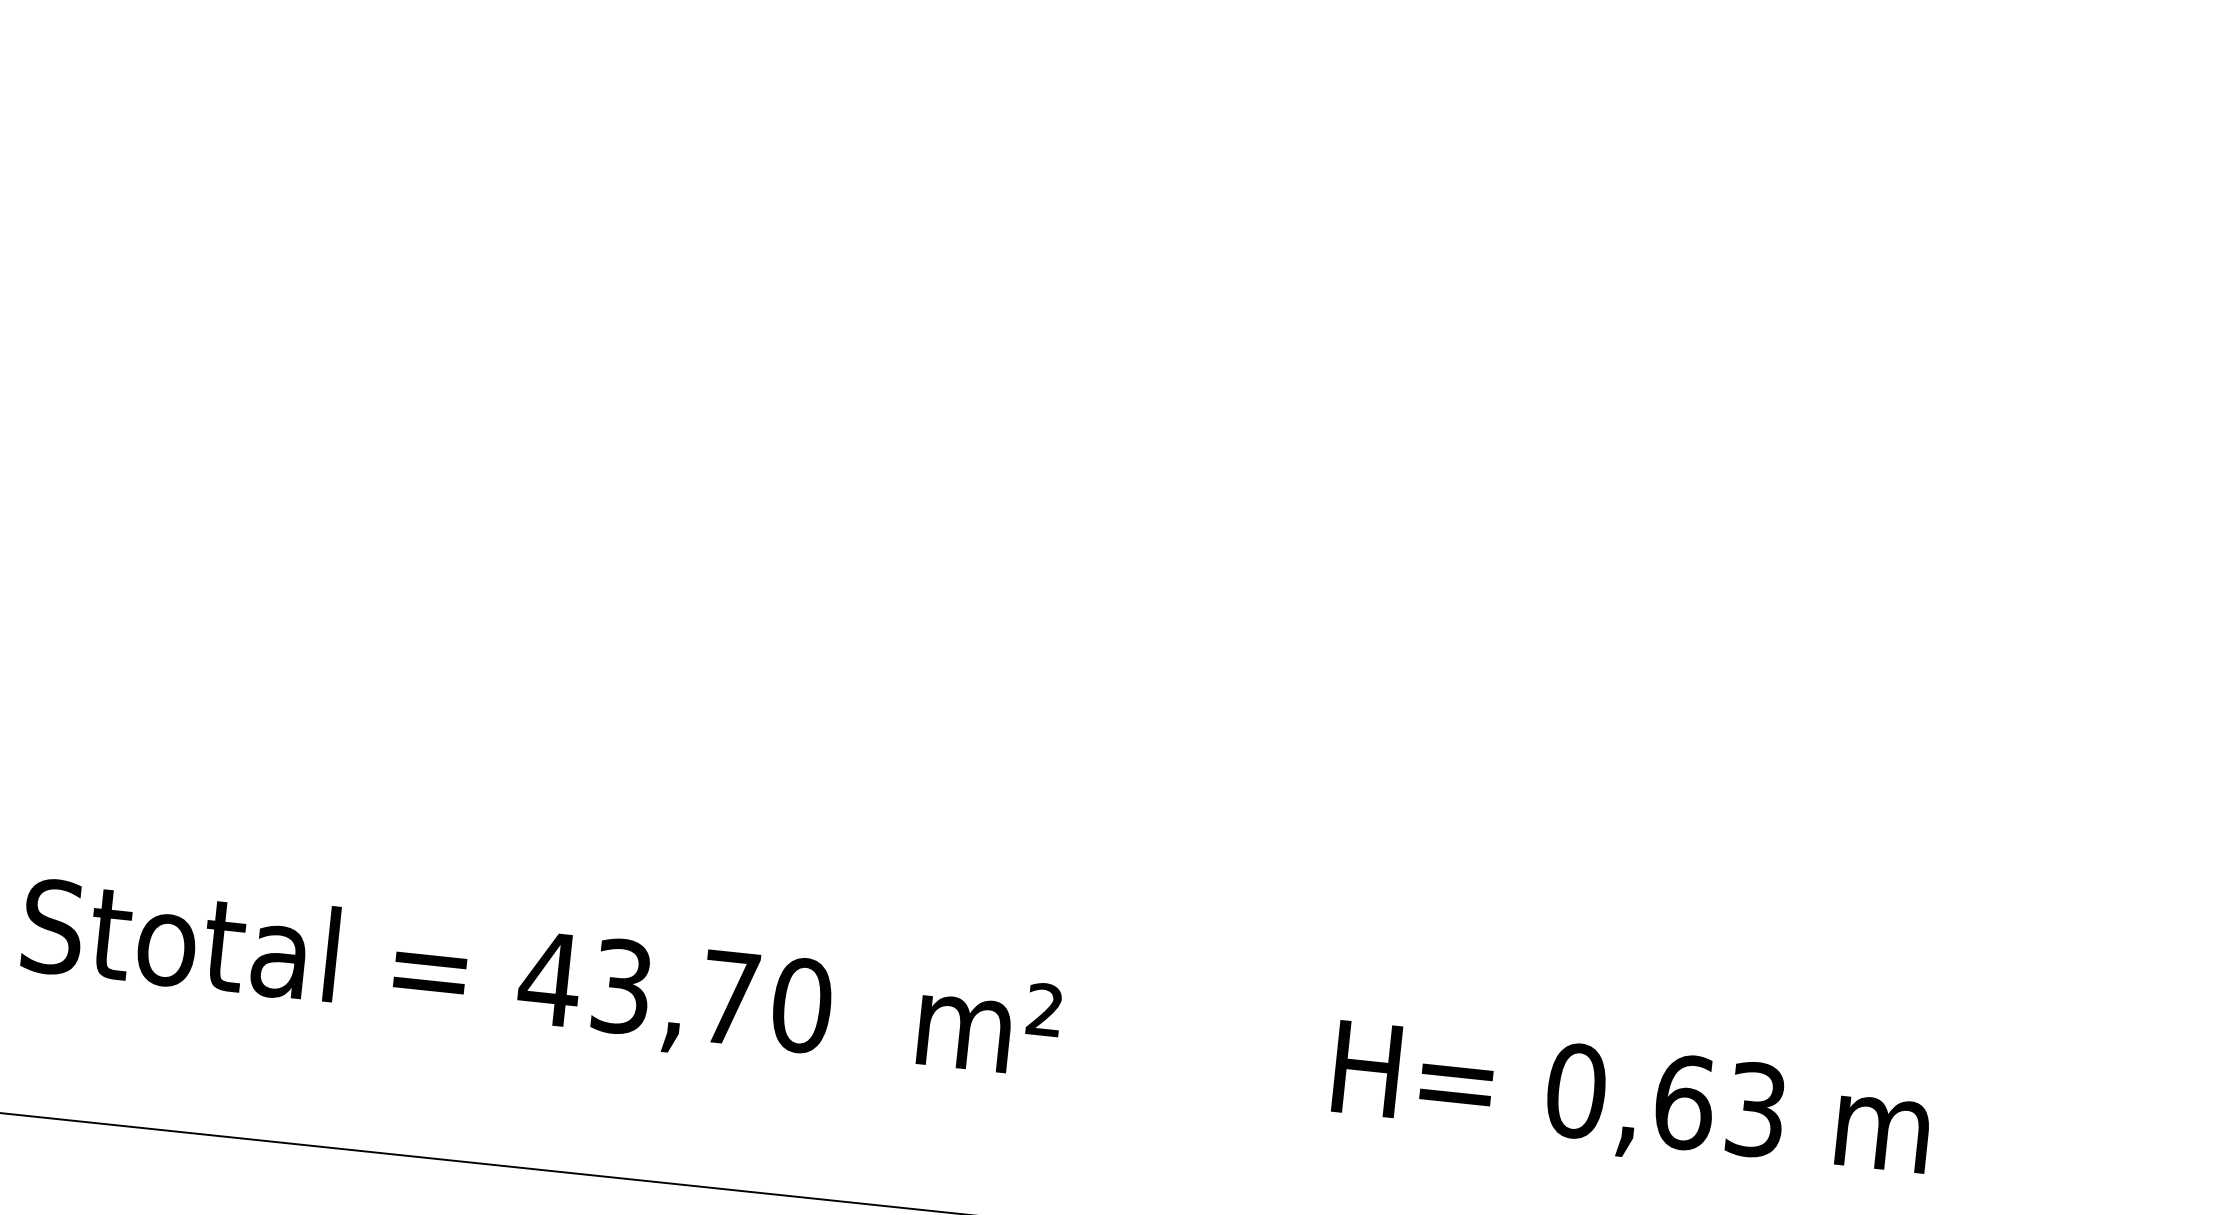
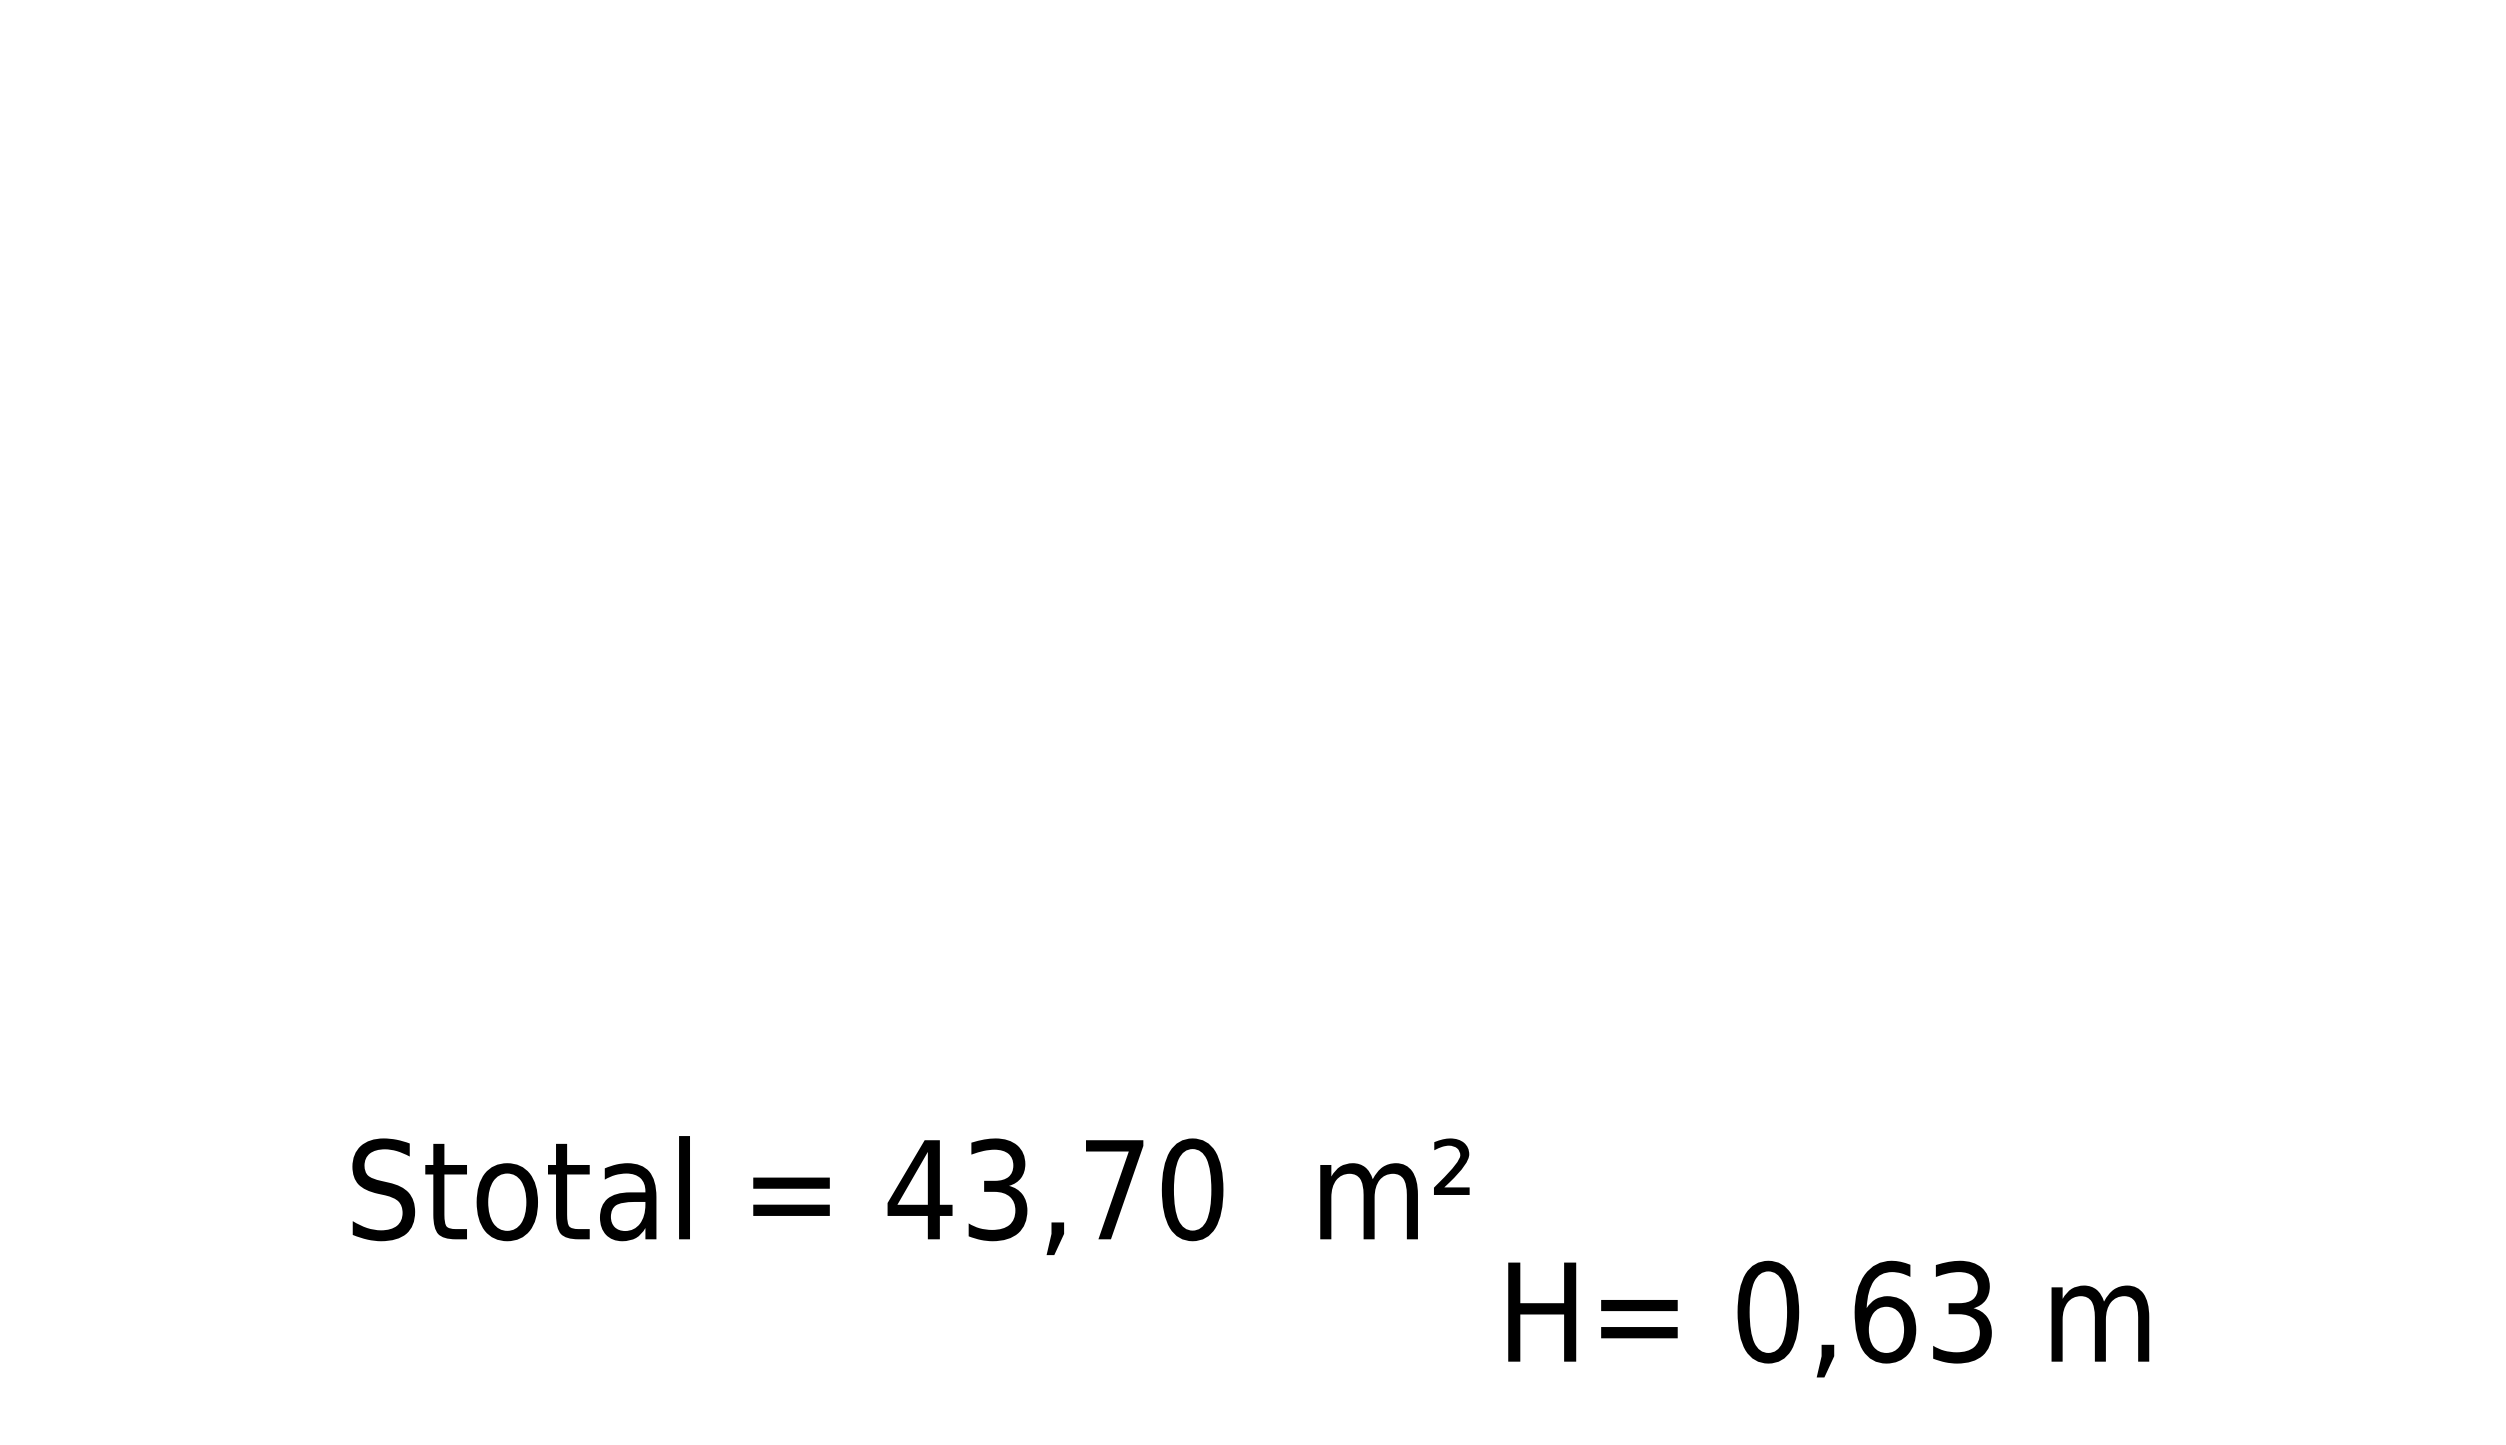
text: (540, 983) -> (910, 1195), moved

